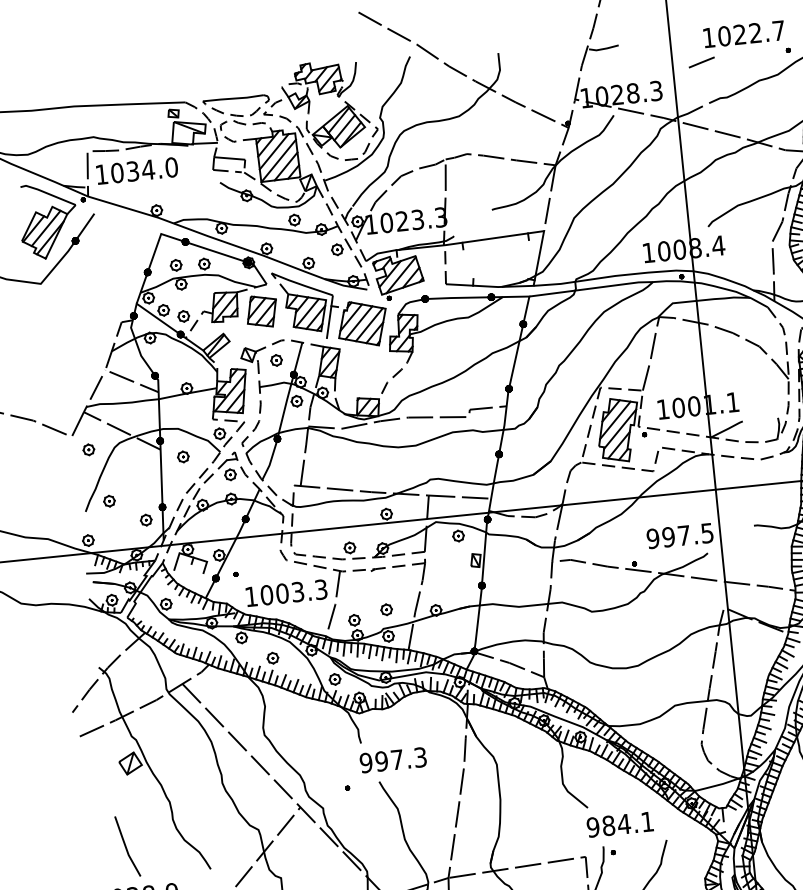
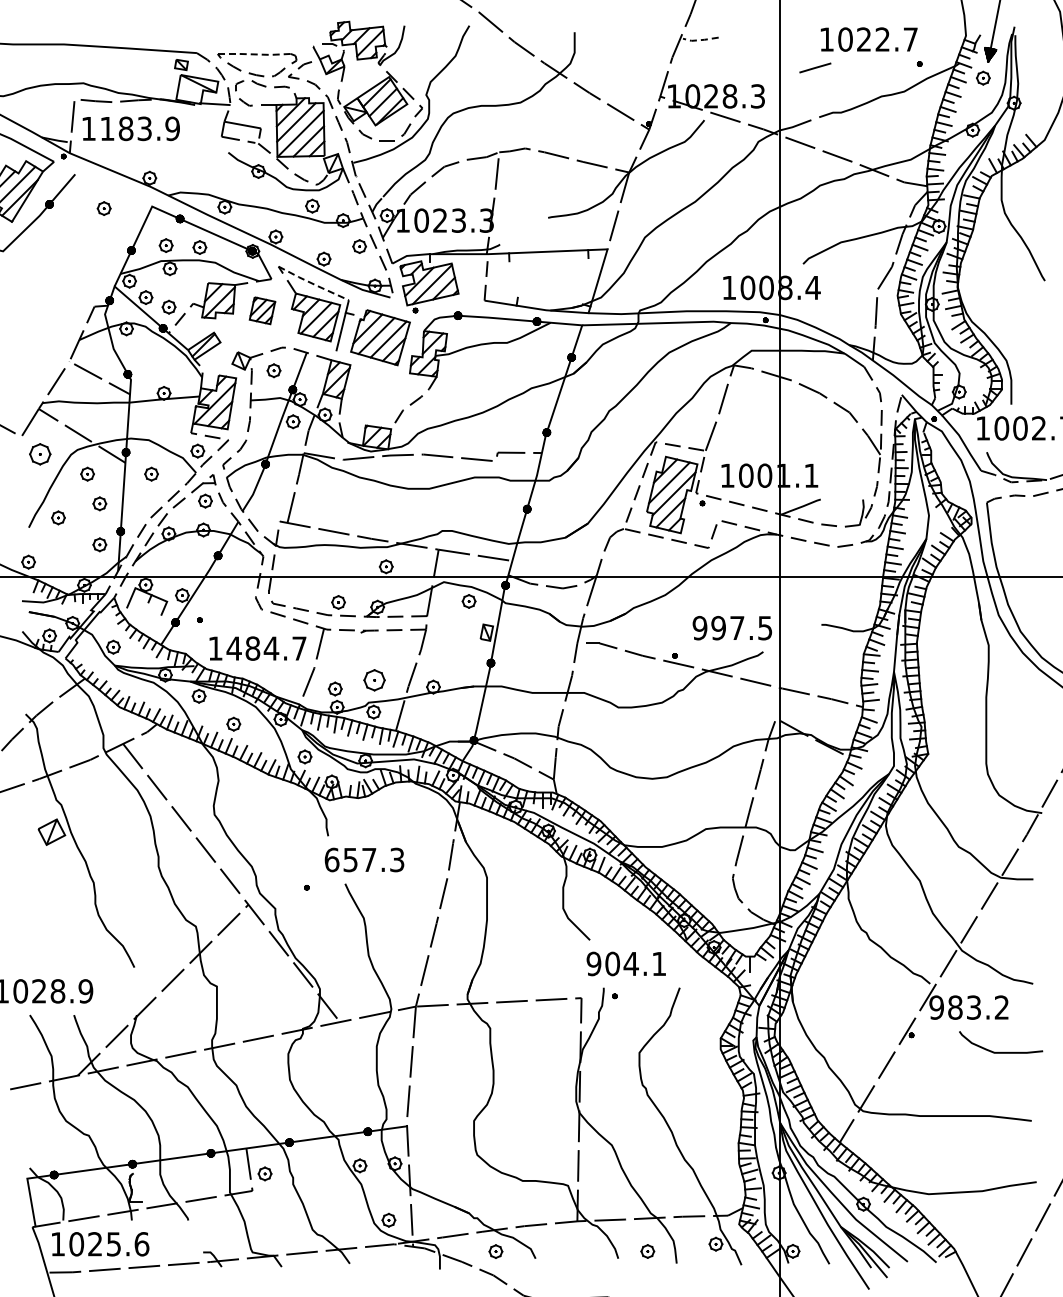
line: (603, 49) -> (700, 40), solid -> dashed
line: (233, 98) -> (254, 54), solid -> dashed
text: (144, 169) -> (140, 128), 1034.0 -> 1183.9
part: (120, 239) -> (103, 208), added
line: (302, 285) -> (313, 284), solid -> dashed
part: (261, 311) -> (262, 310), size x0.7
part: (88, 450) -> (39, 454), size x1.6
part: (129, 461) -> (87, 473), added
part: (142, 485) -> (99, 503), added
text: (293, 592) -> (266, 648), 1003.3 -> 1484.7
part: (386, 609) -> (374, 680), size x1.6
text: (373, 761) -> (340, 859), 997.3 -> 657.3
text: (608, 825) -> (612, 963), 984.1 -> 904.1
line: (127, 847) -> (37, 931), removed

